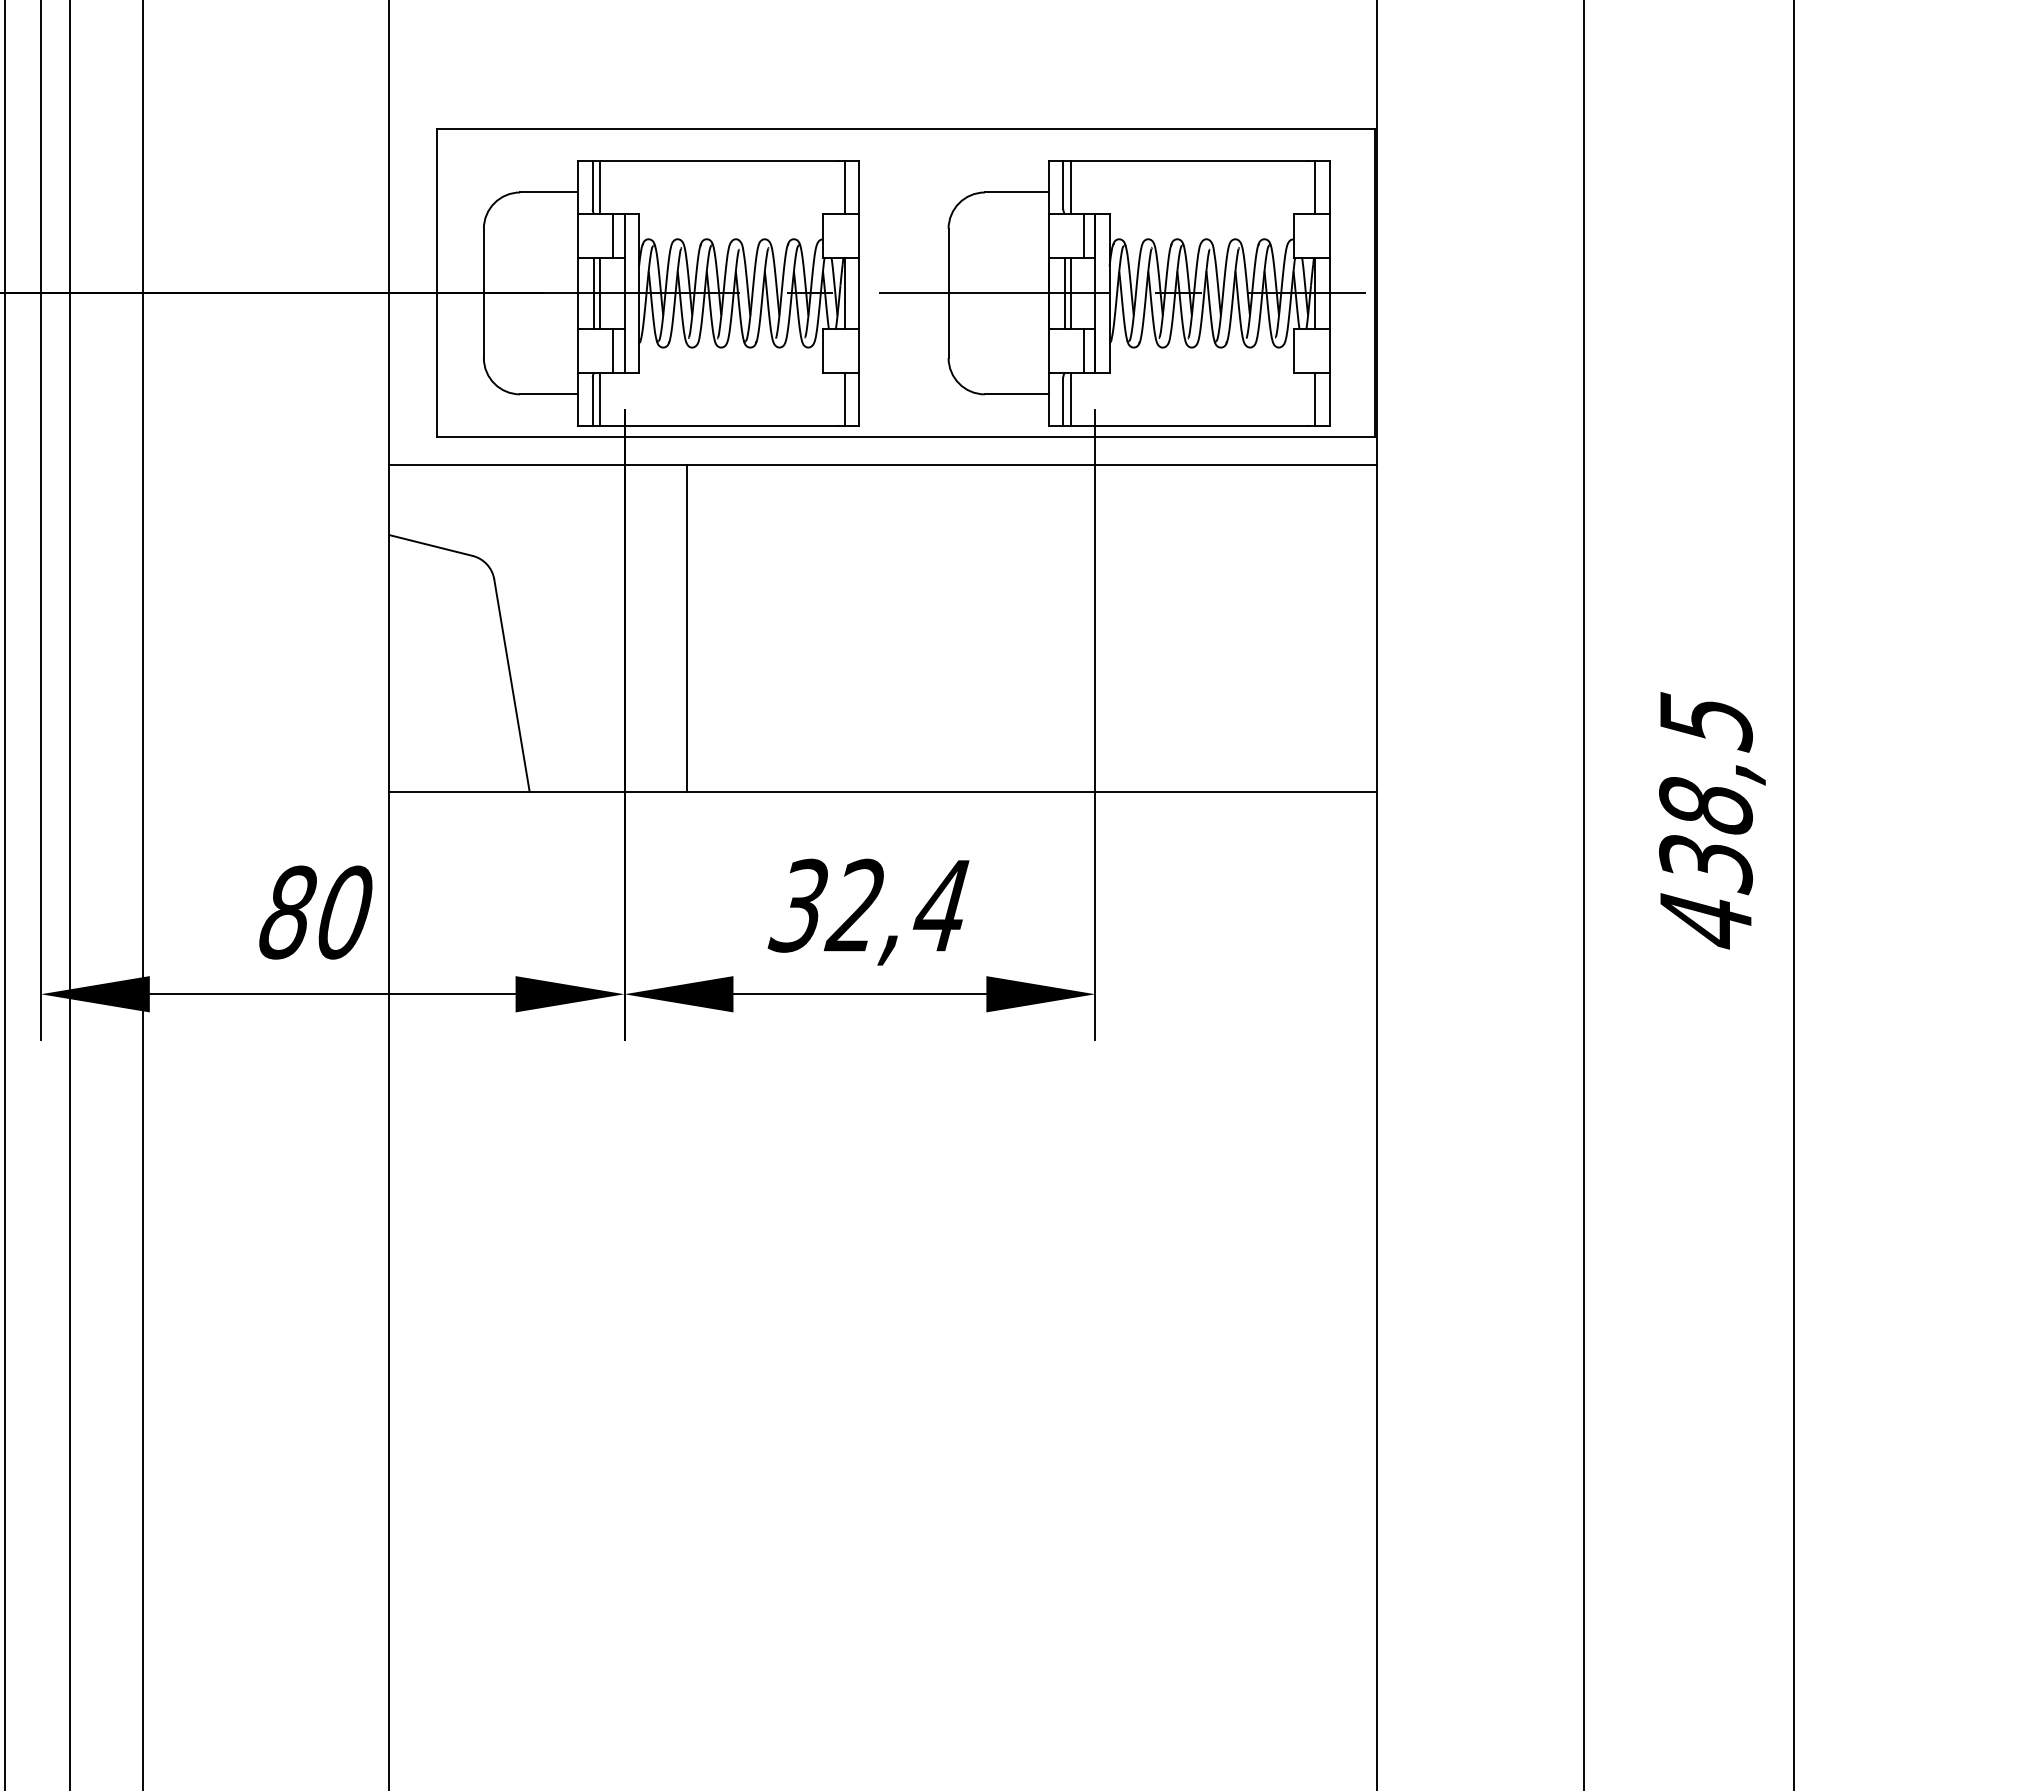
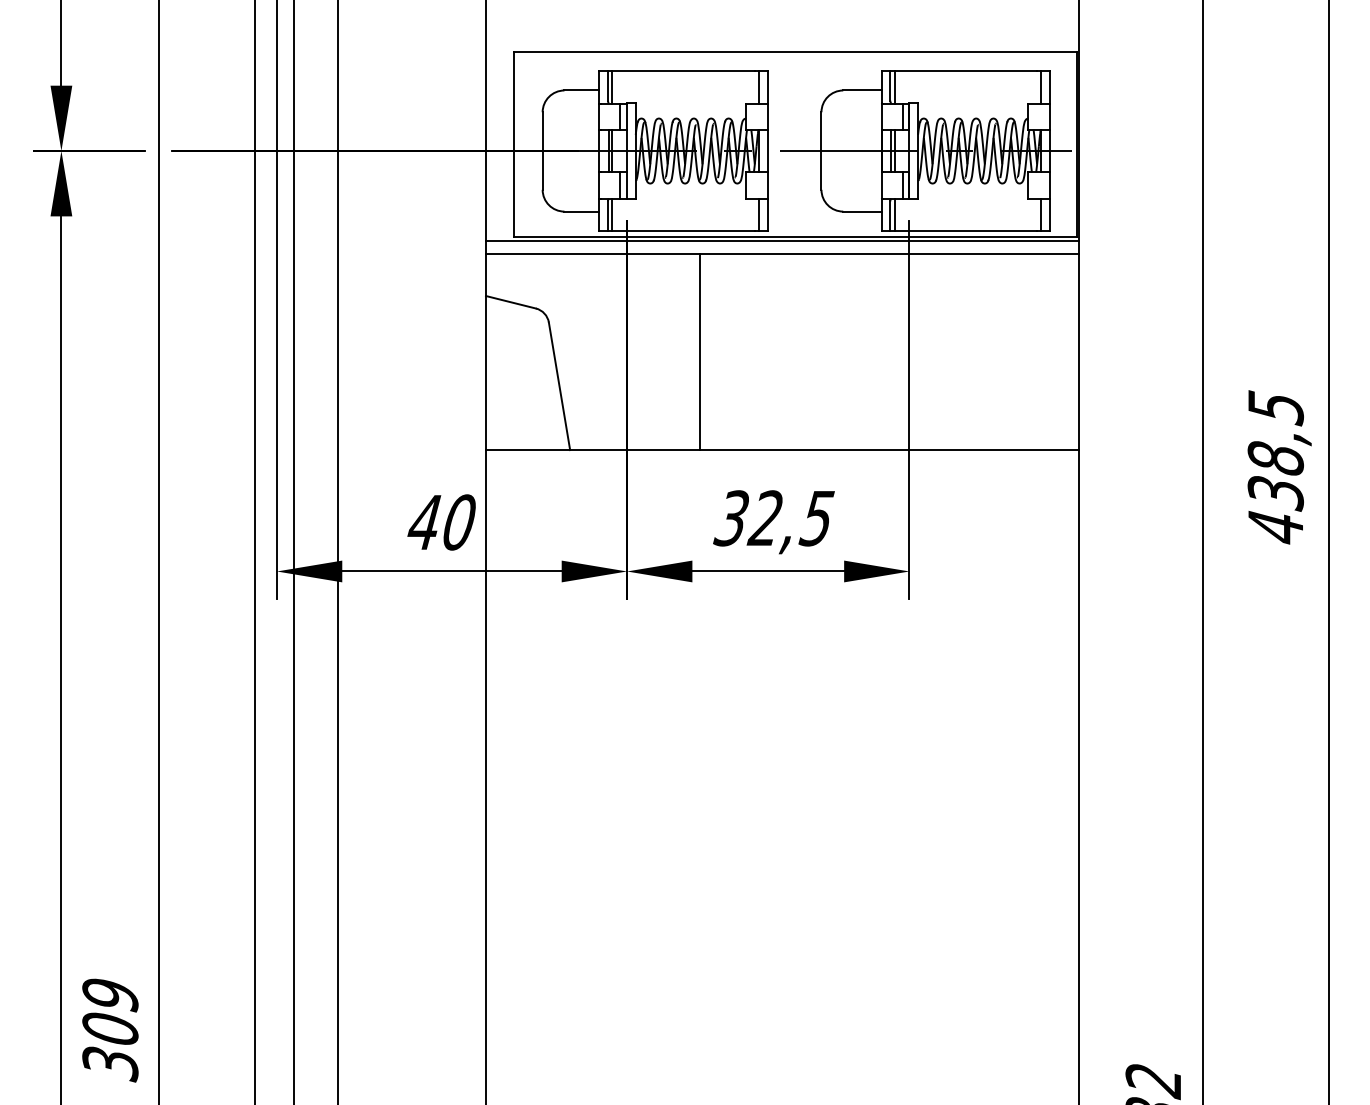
line: (883, 442) -> (782, 240), added
line: (686, 629) -> (699, 352), moved
text: (940, 905) -> (816, 518), 32,4 -> 32,5
text: (286, 912) -> (424, 522), 80 -> 40

